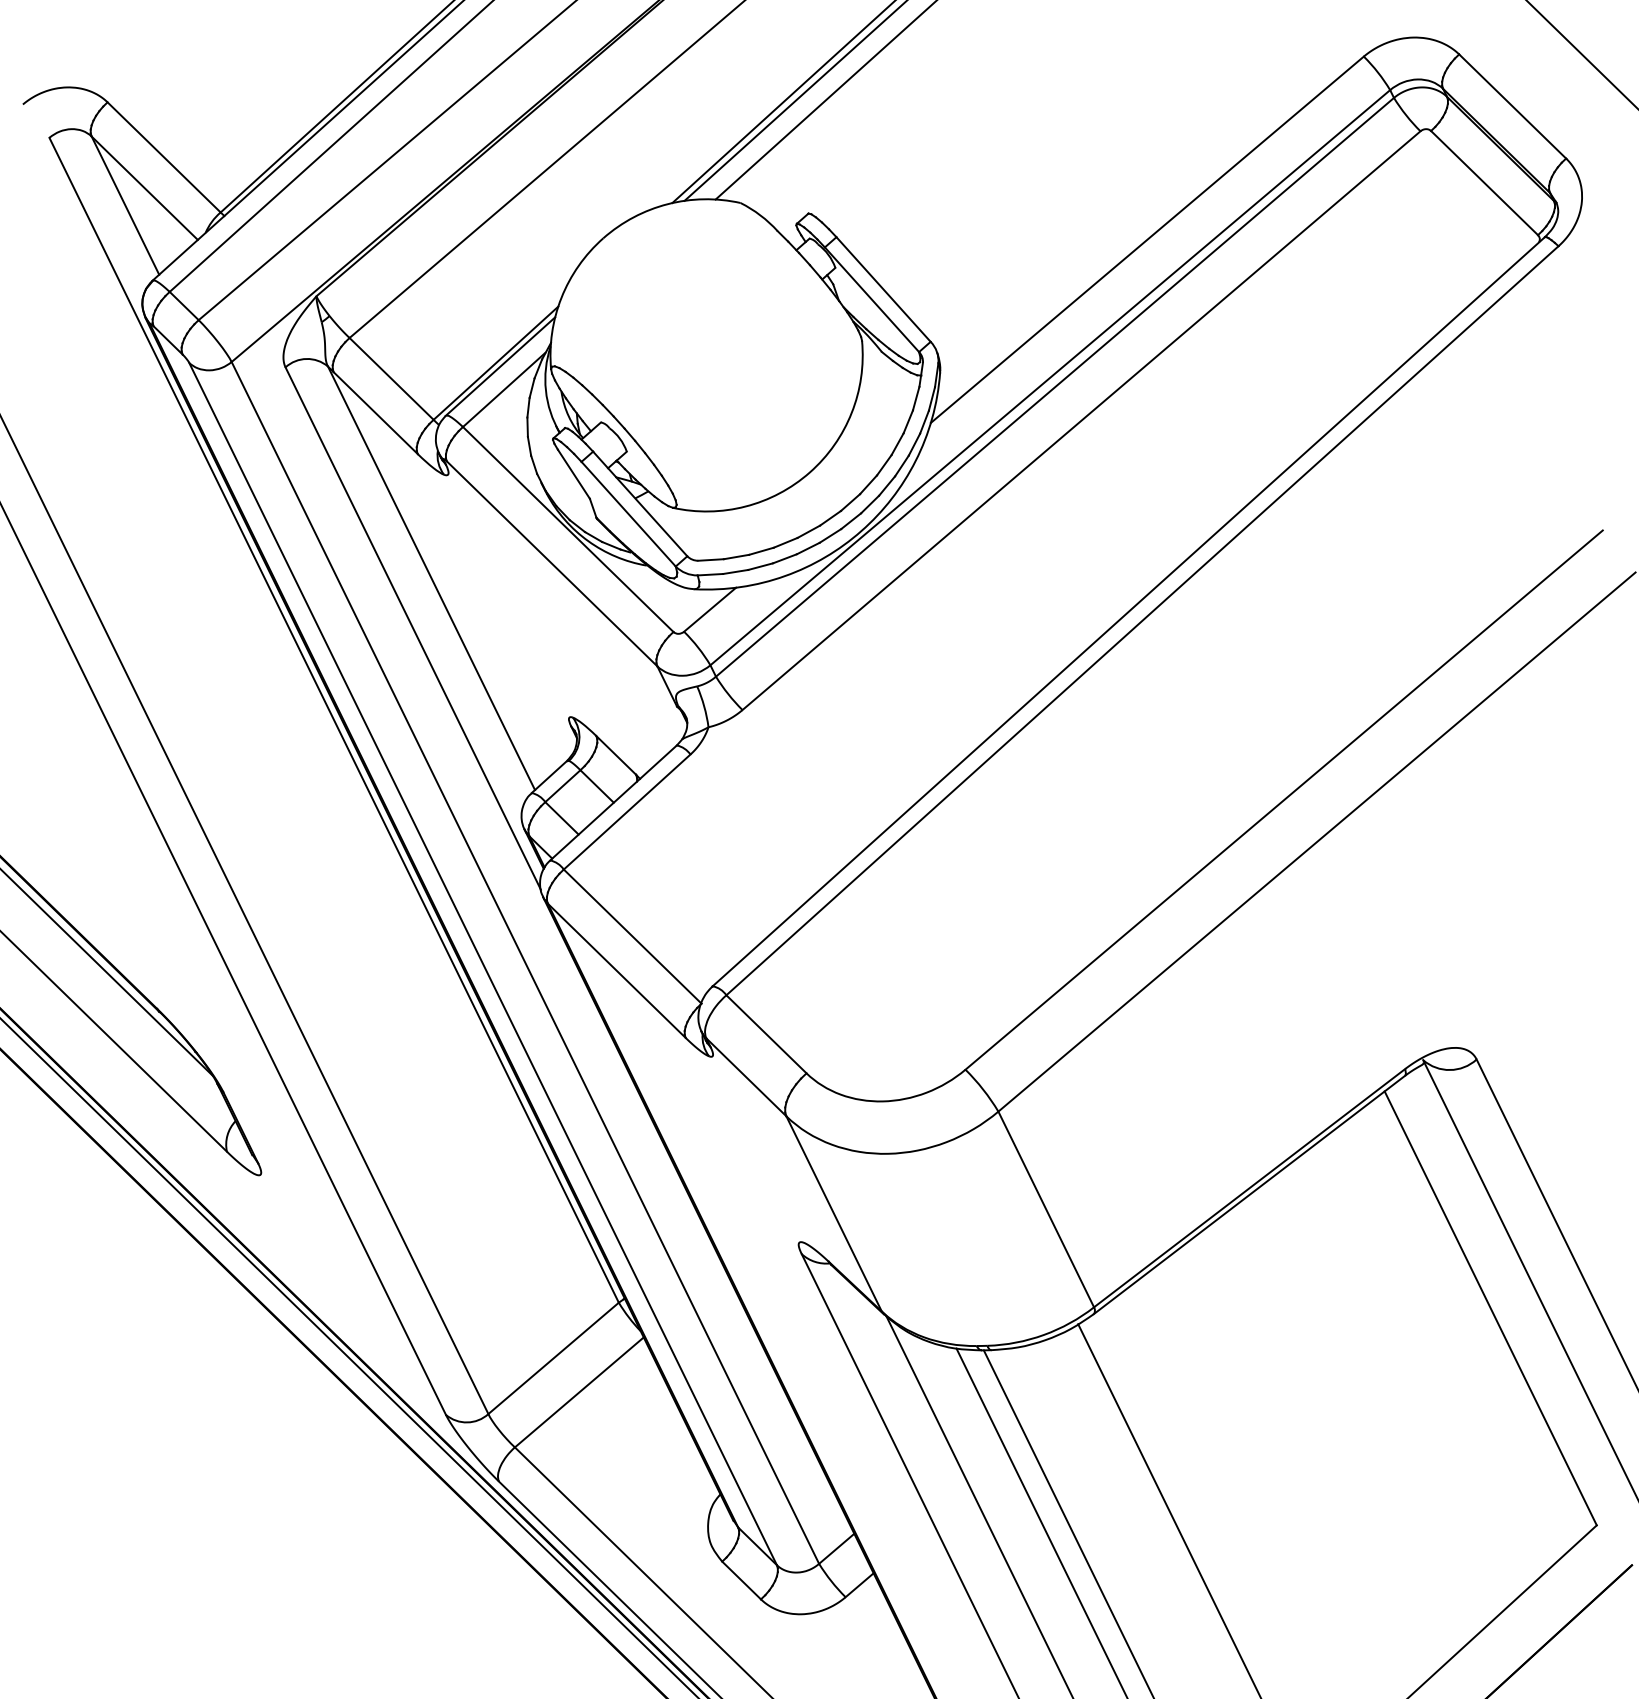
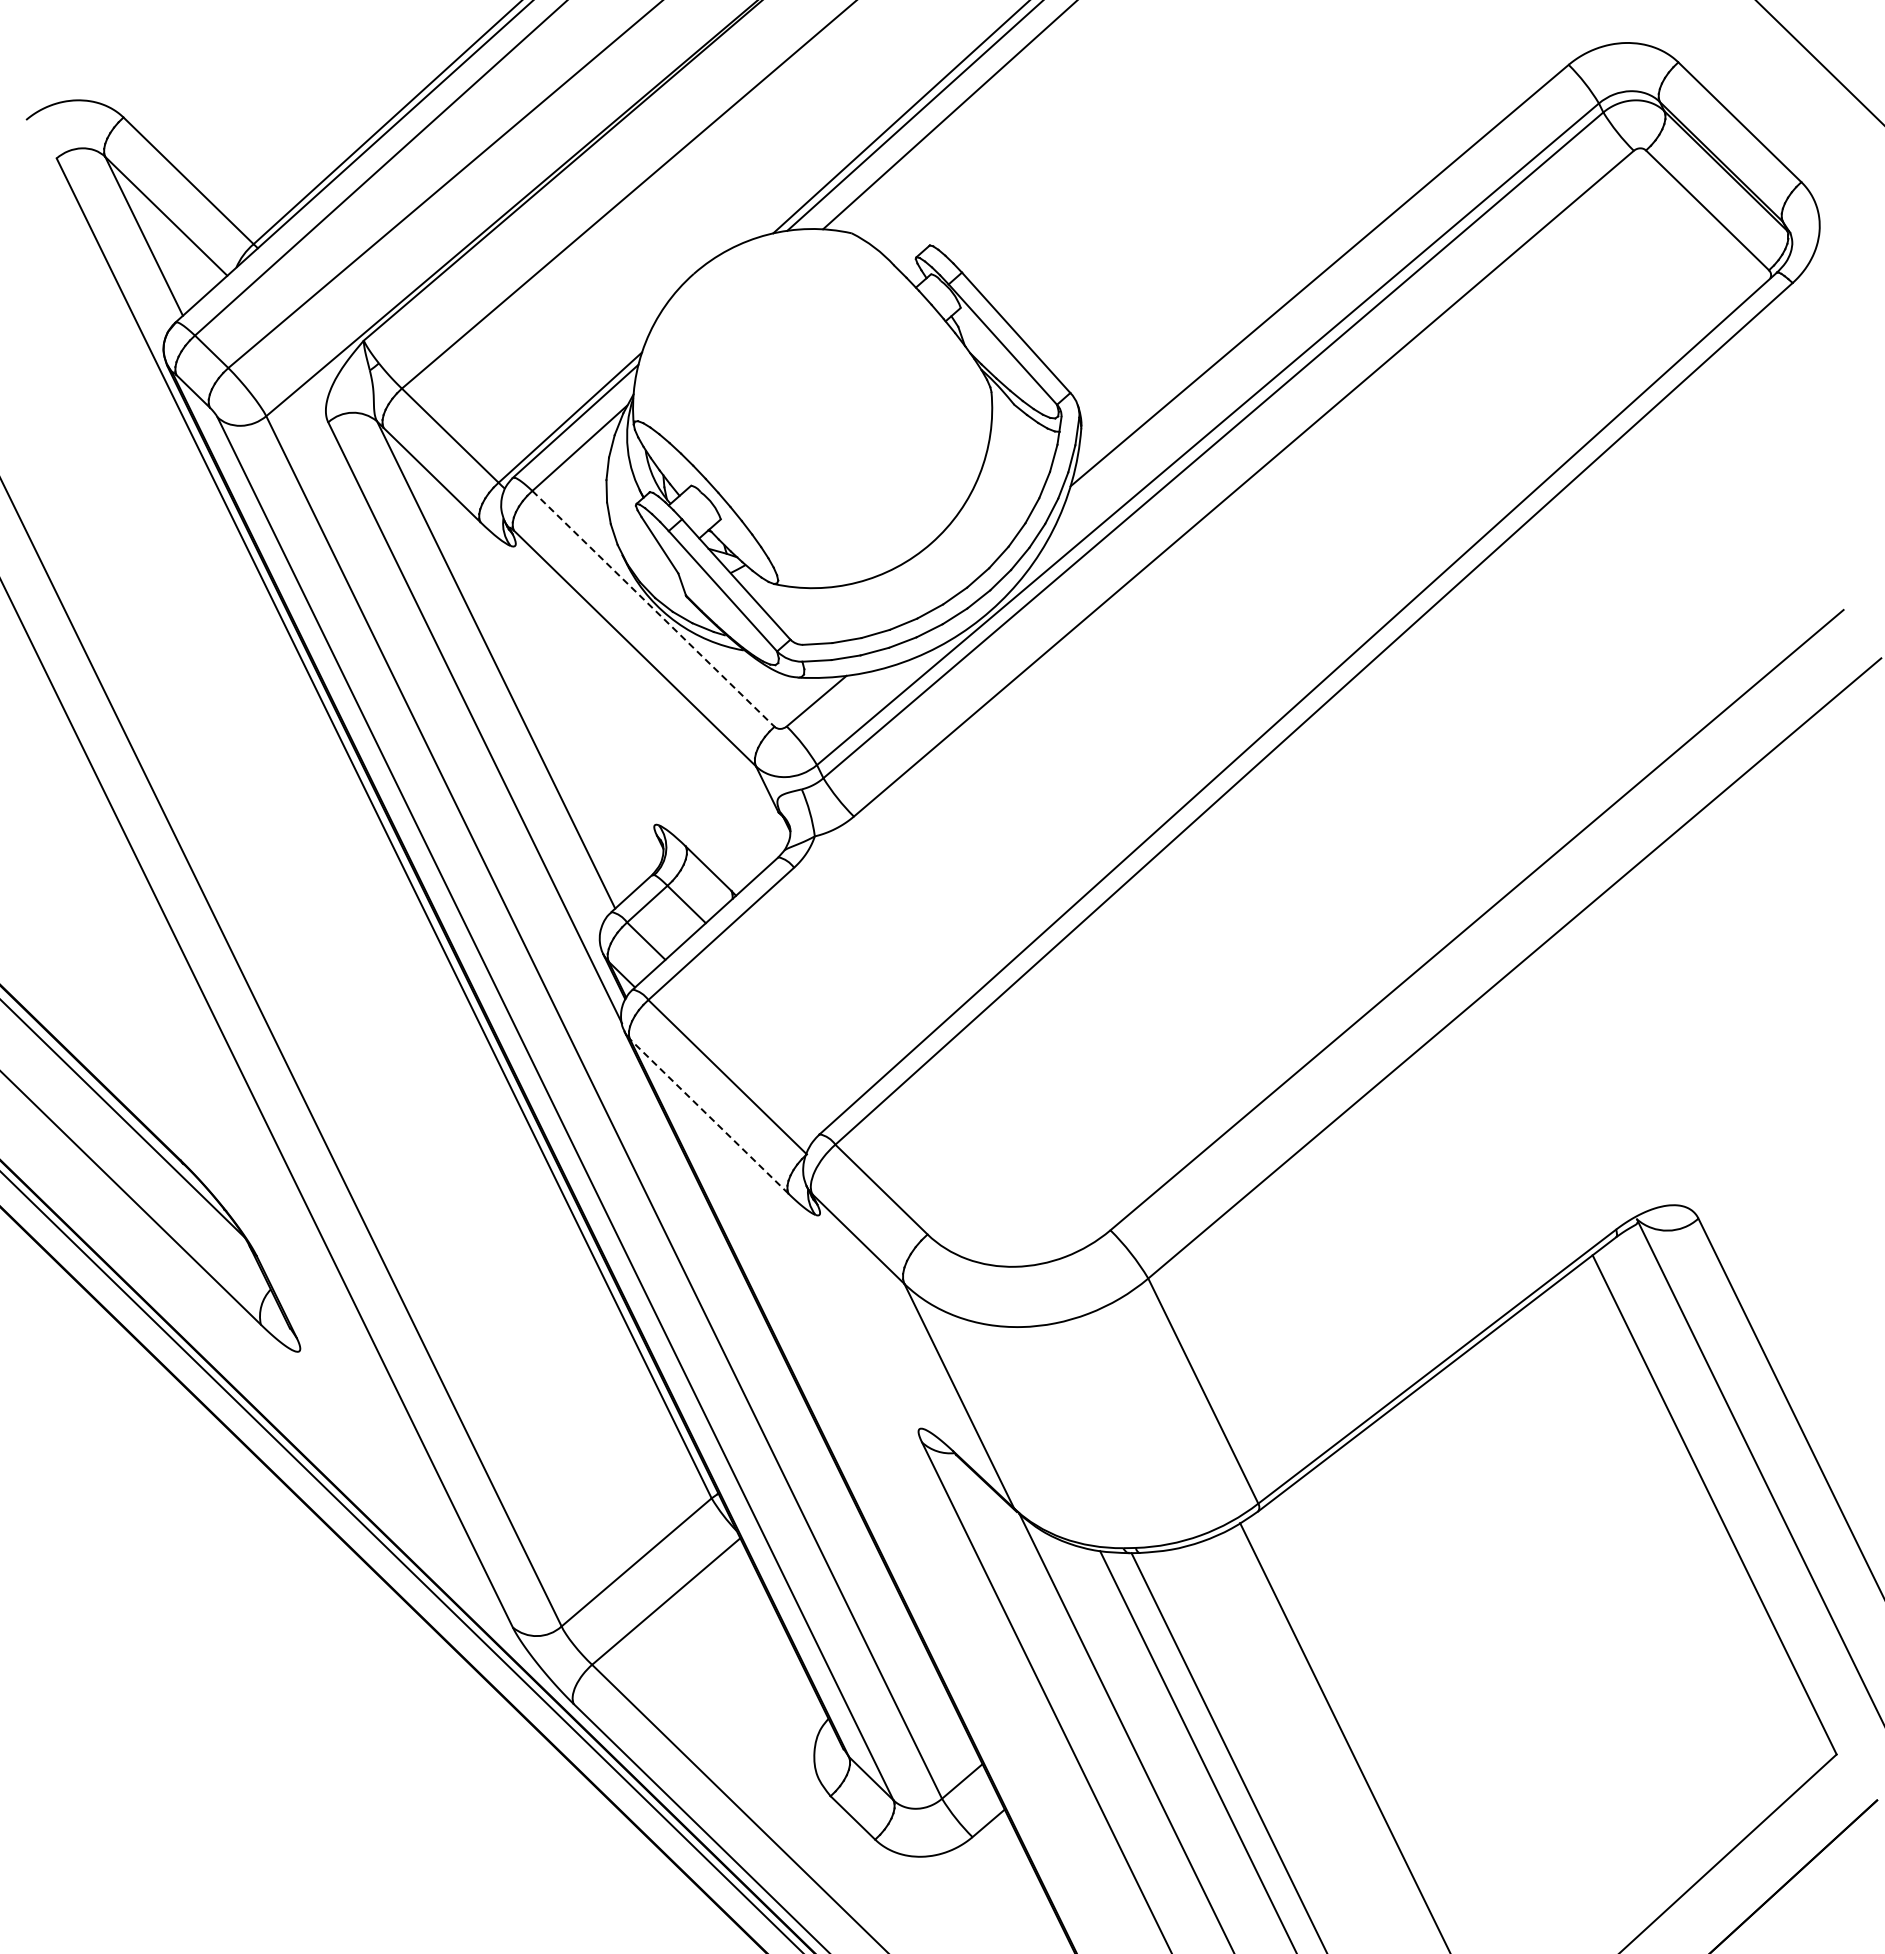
line: (568, 530) -> (653, 609), solid -> dashed
line: (616, 970) -> (709, 1116), solid -> dashed

